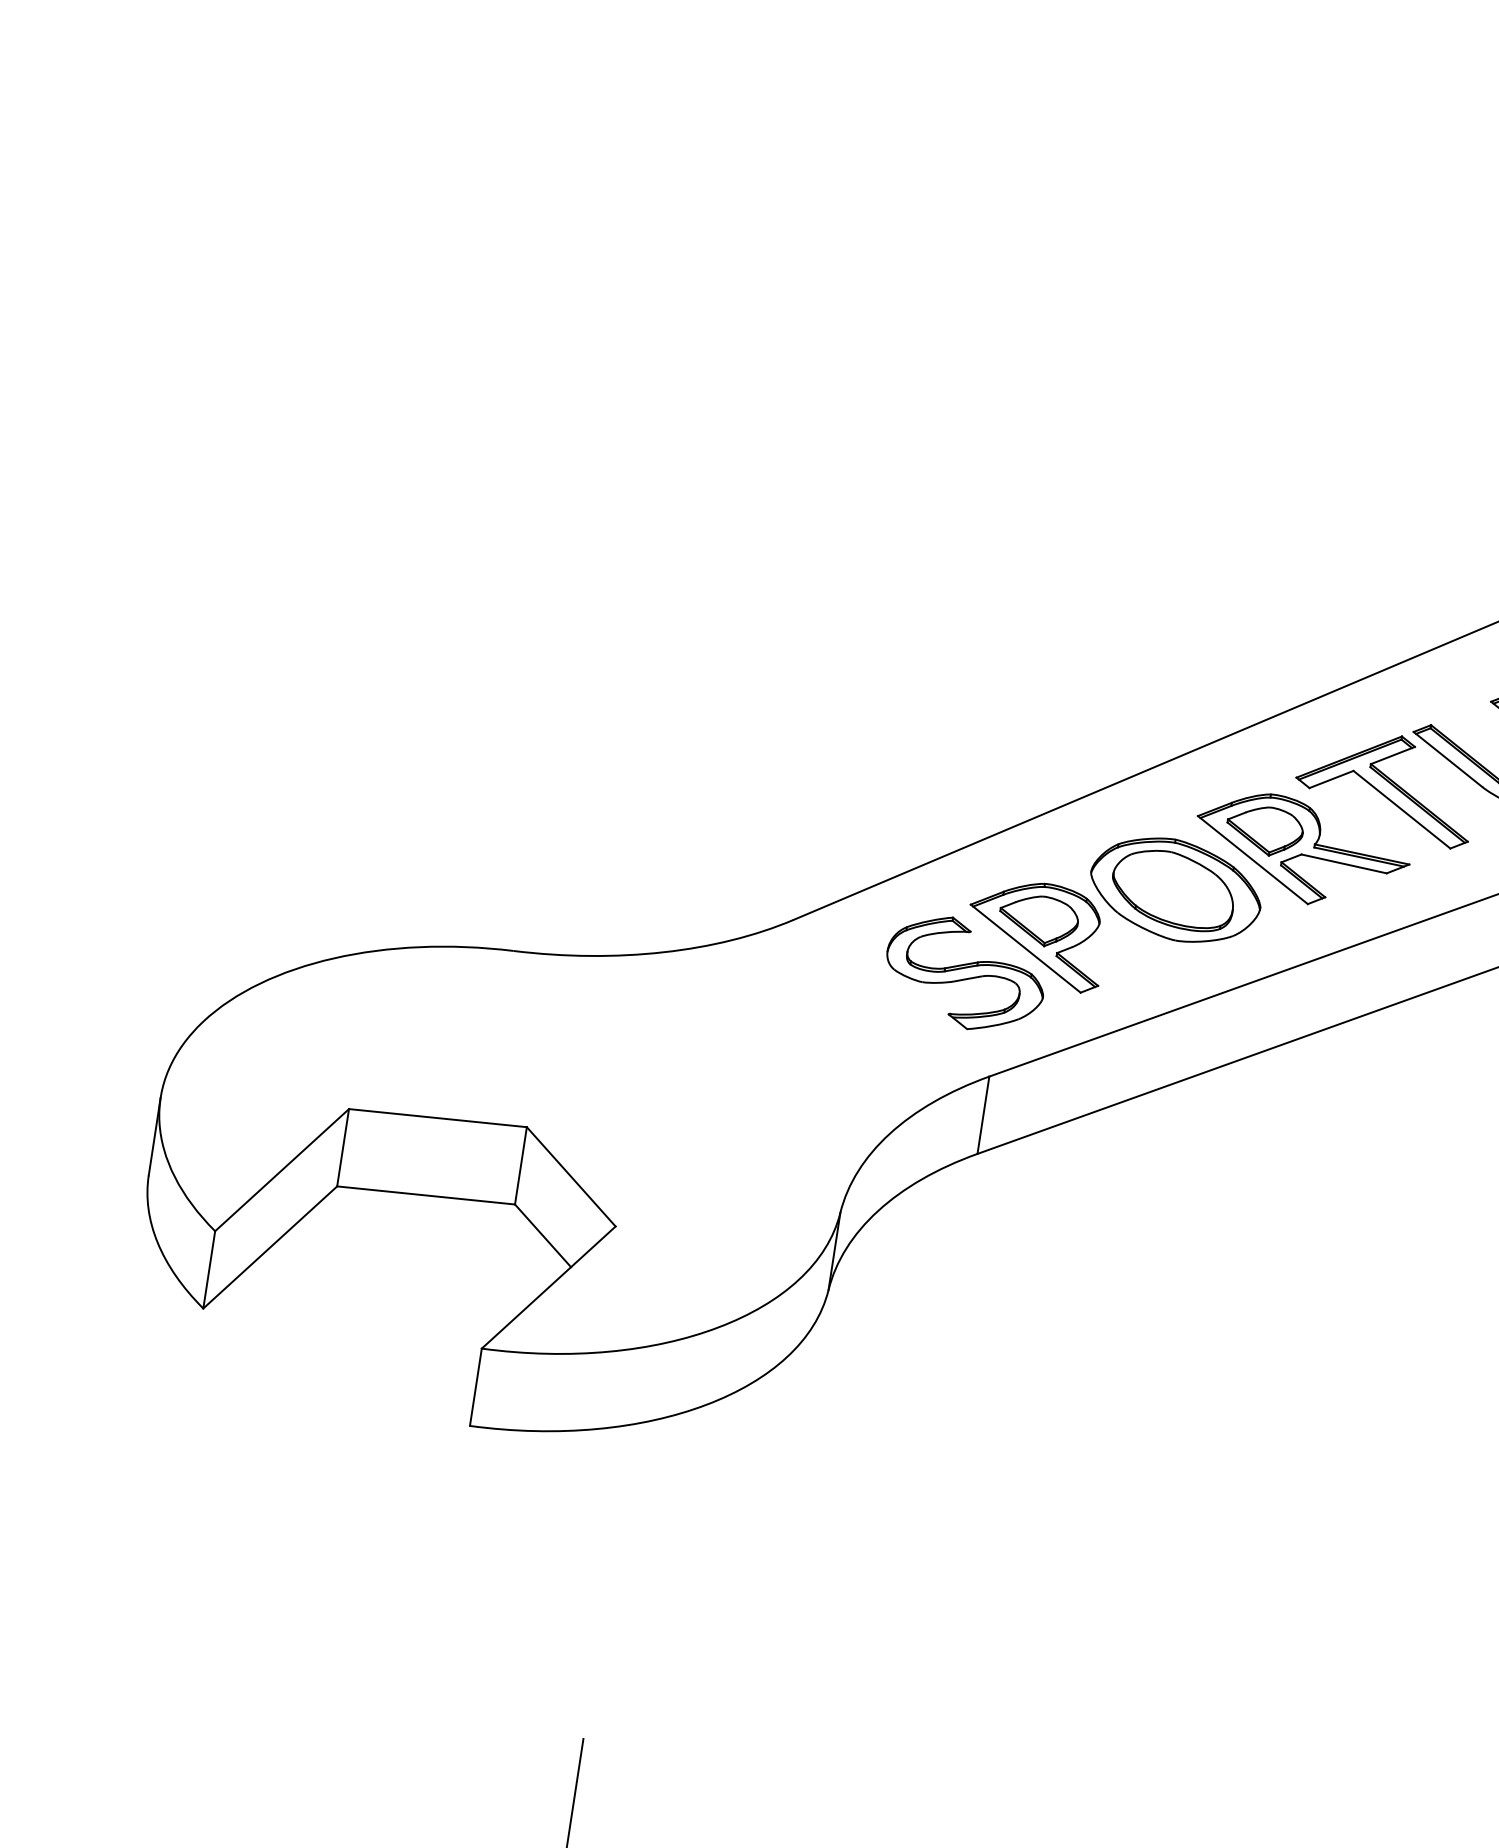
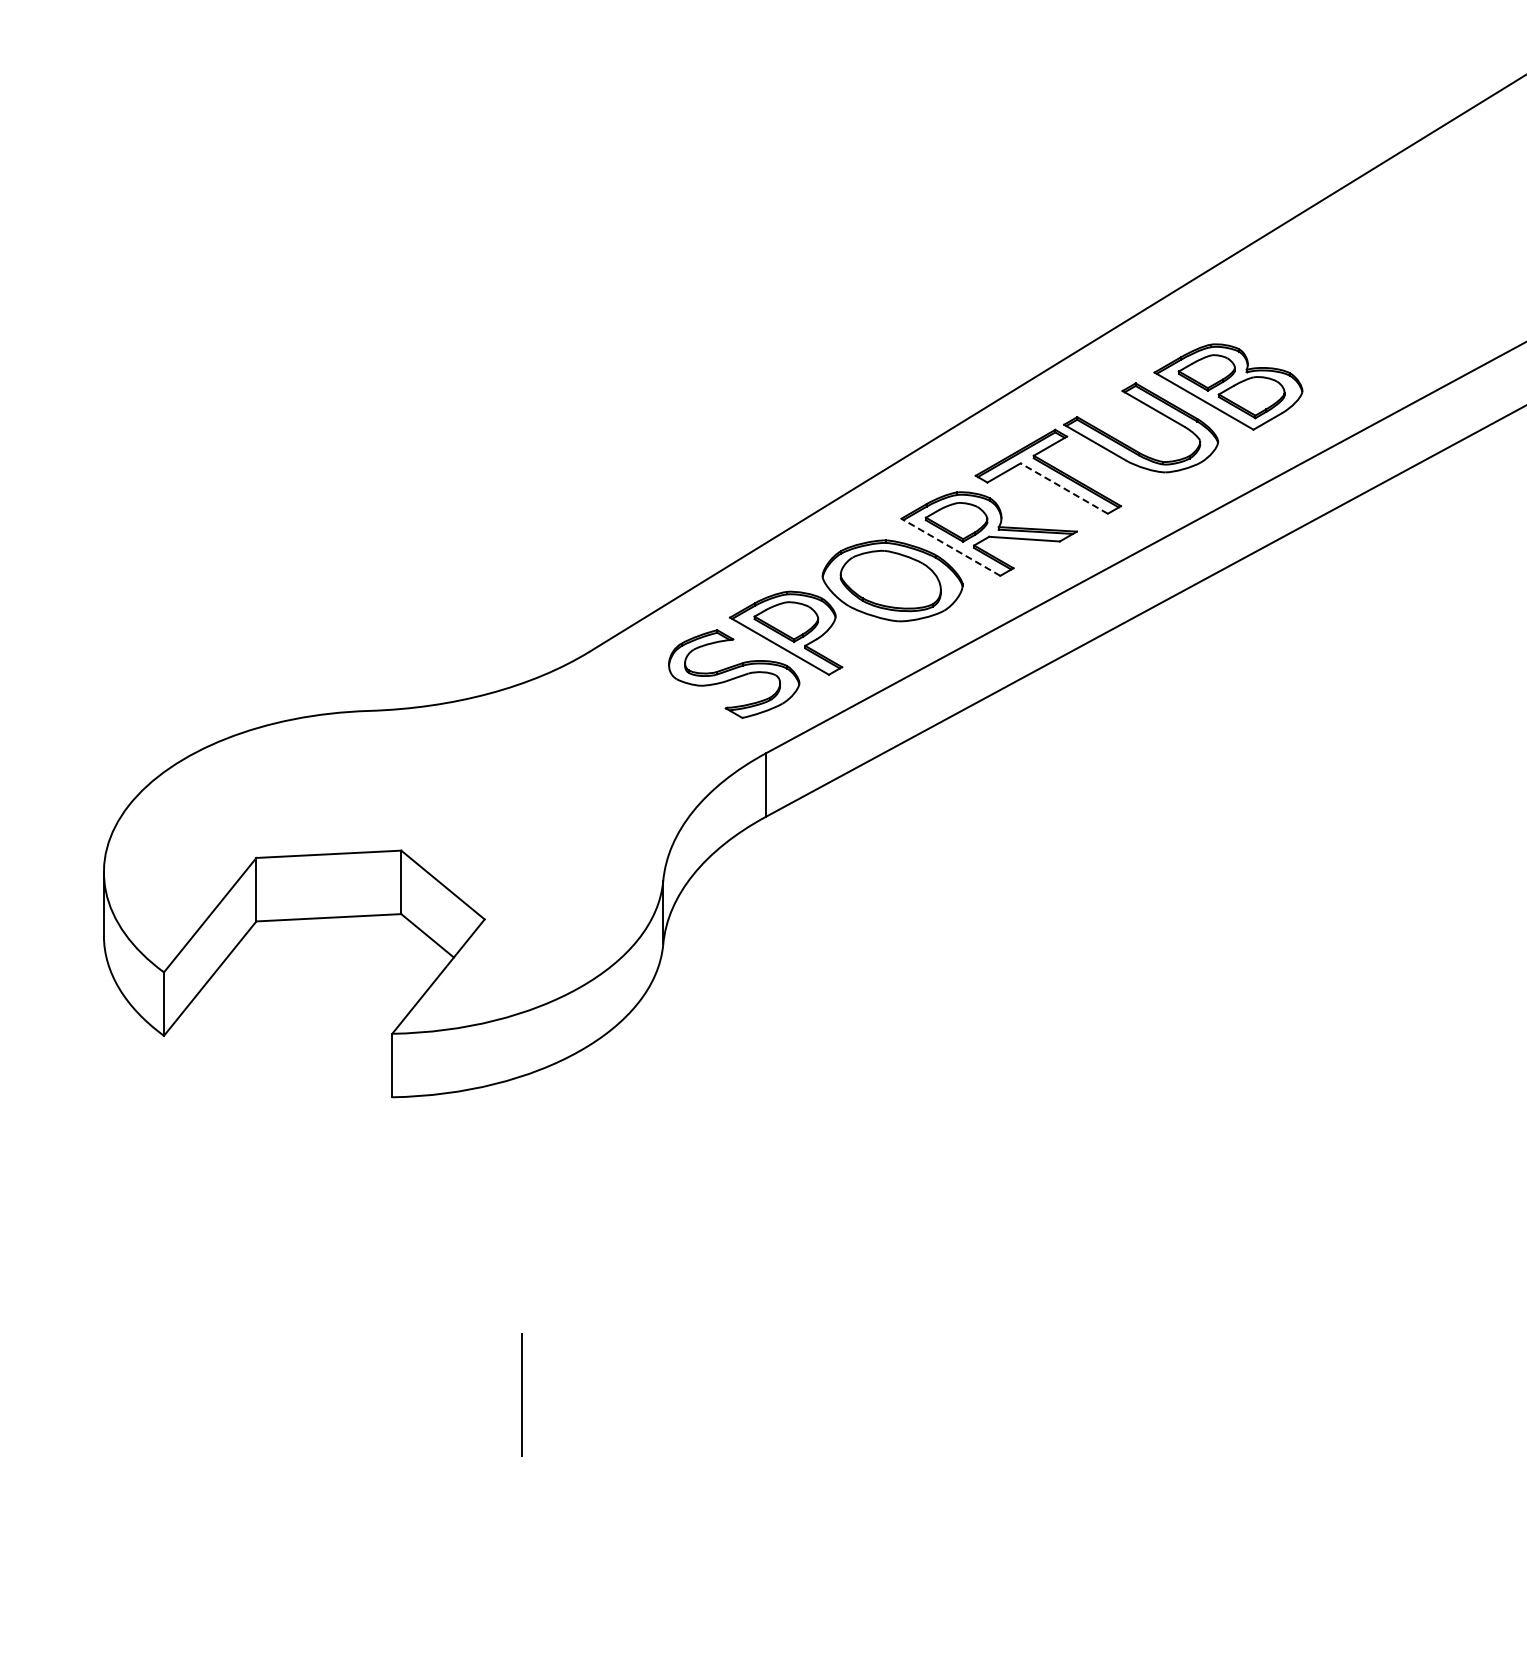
line: (1401, 809) -> (1063, 488), solid -> dashed
line: (1252, 860) -> (950, 547), solid -> dashed

